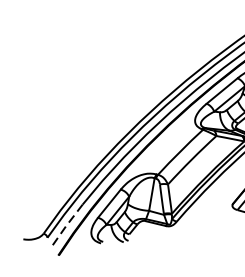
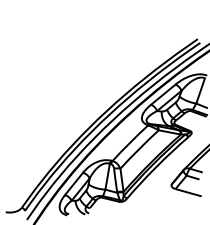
line: (65, 227) -> (39, 202), dashed -> solid

